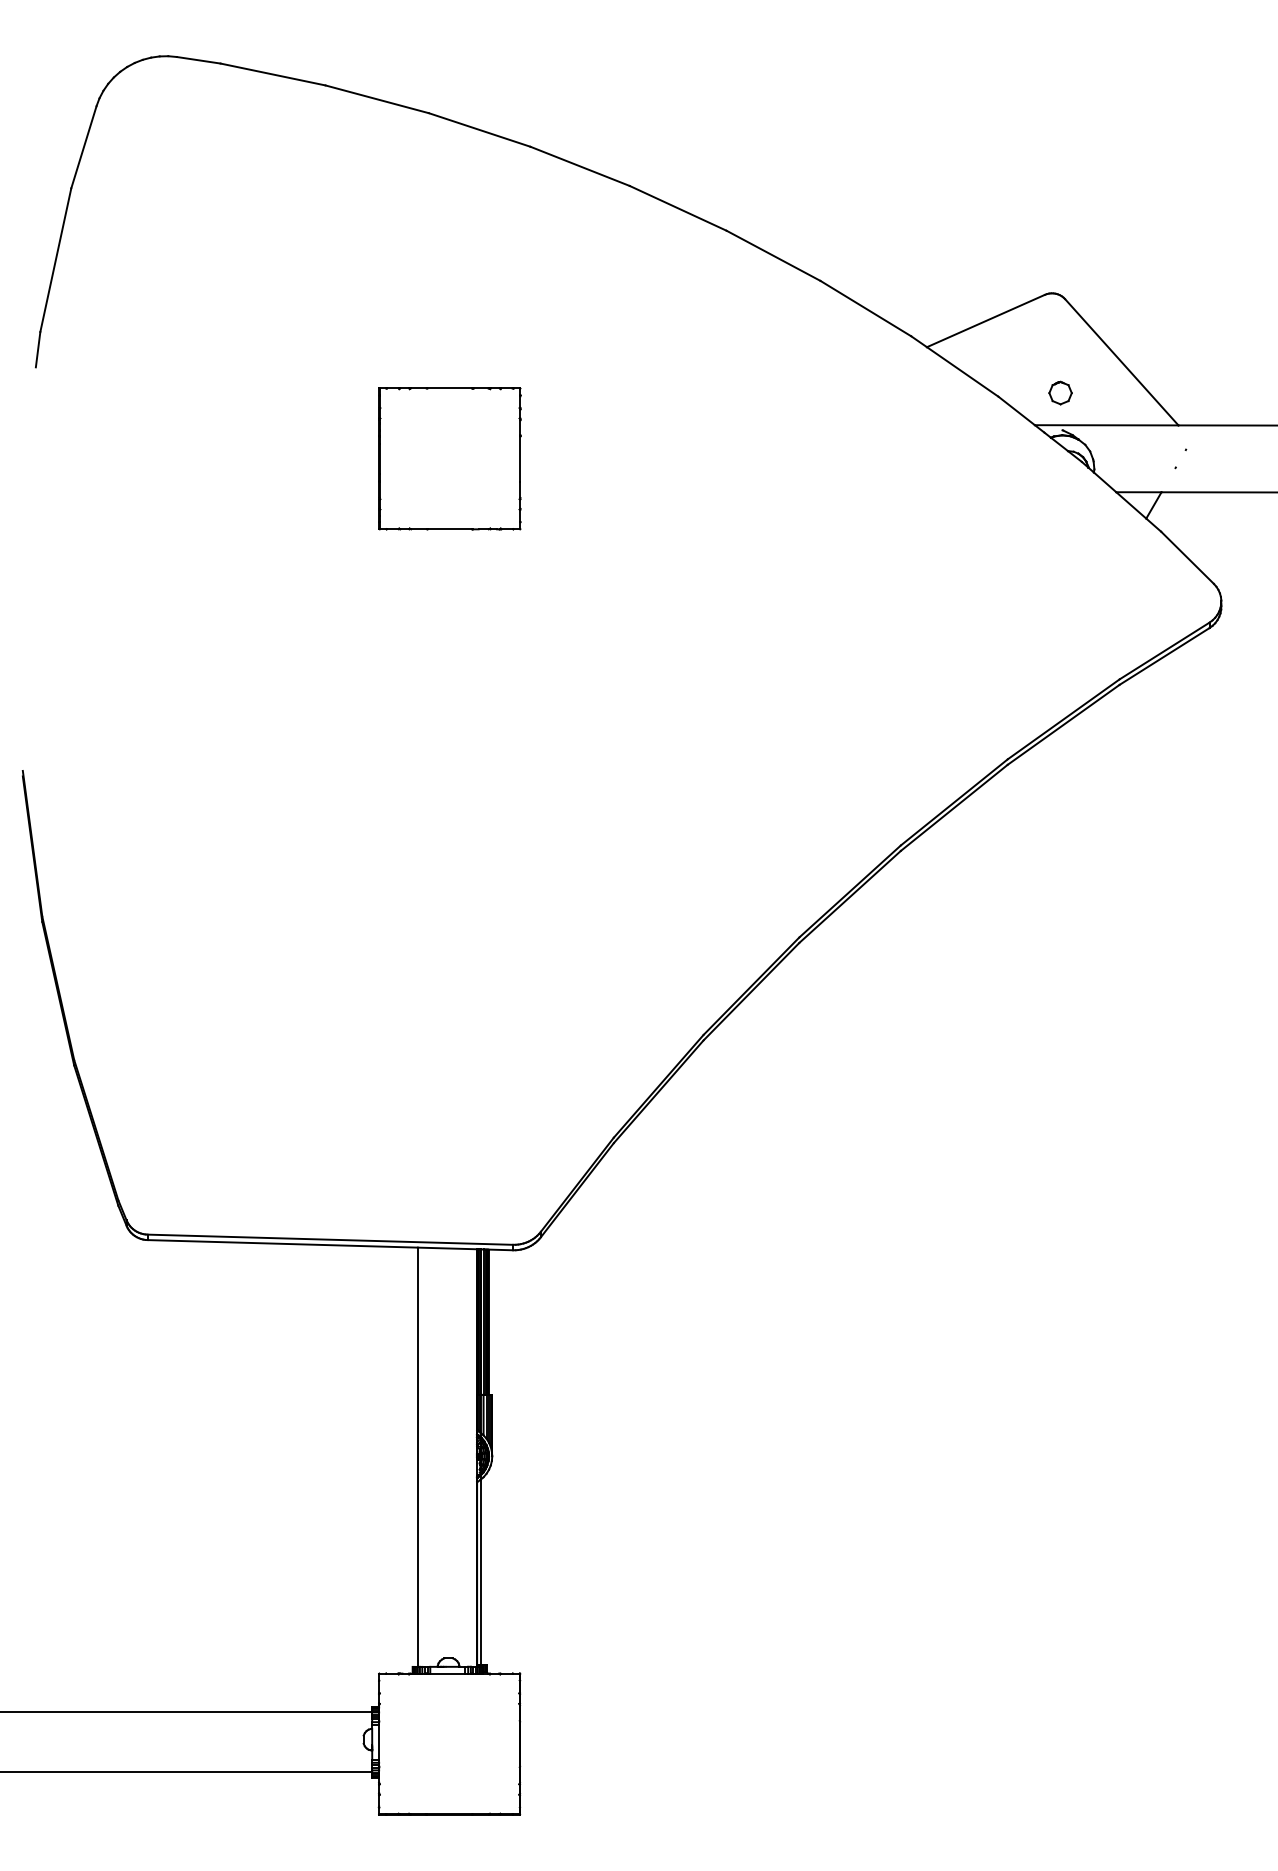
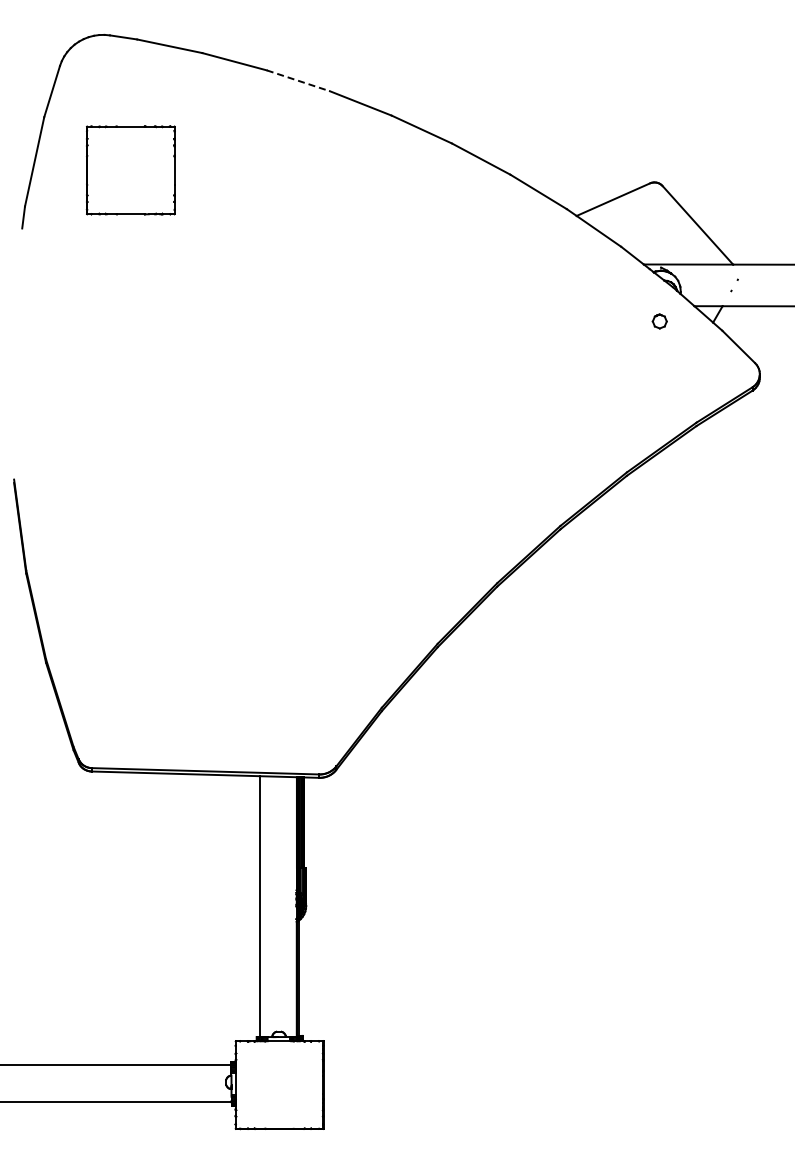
line: (479, 129) -> (298, 80), solid -> dashed
part: (1060, 393) -> (659, 321), moved
part: (449, 458) -> (130, 170), moved

